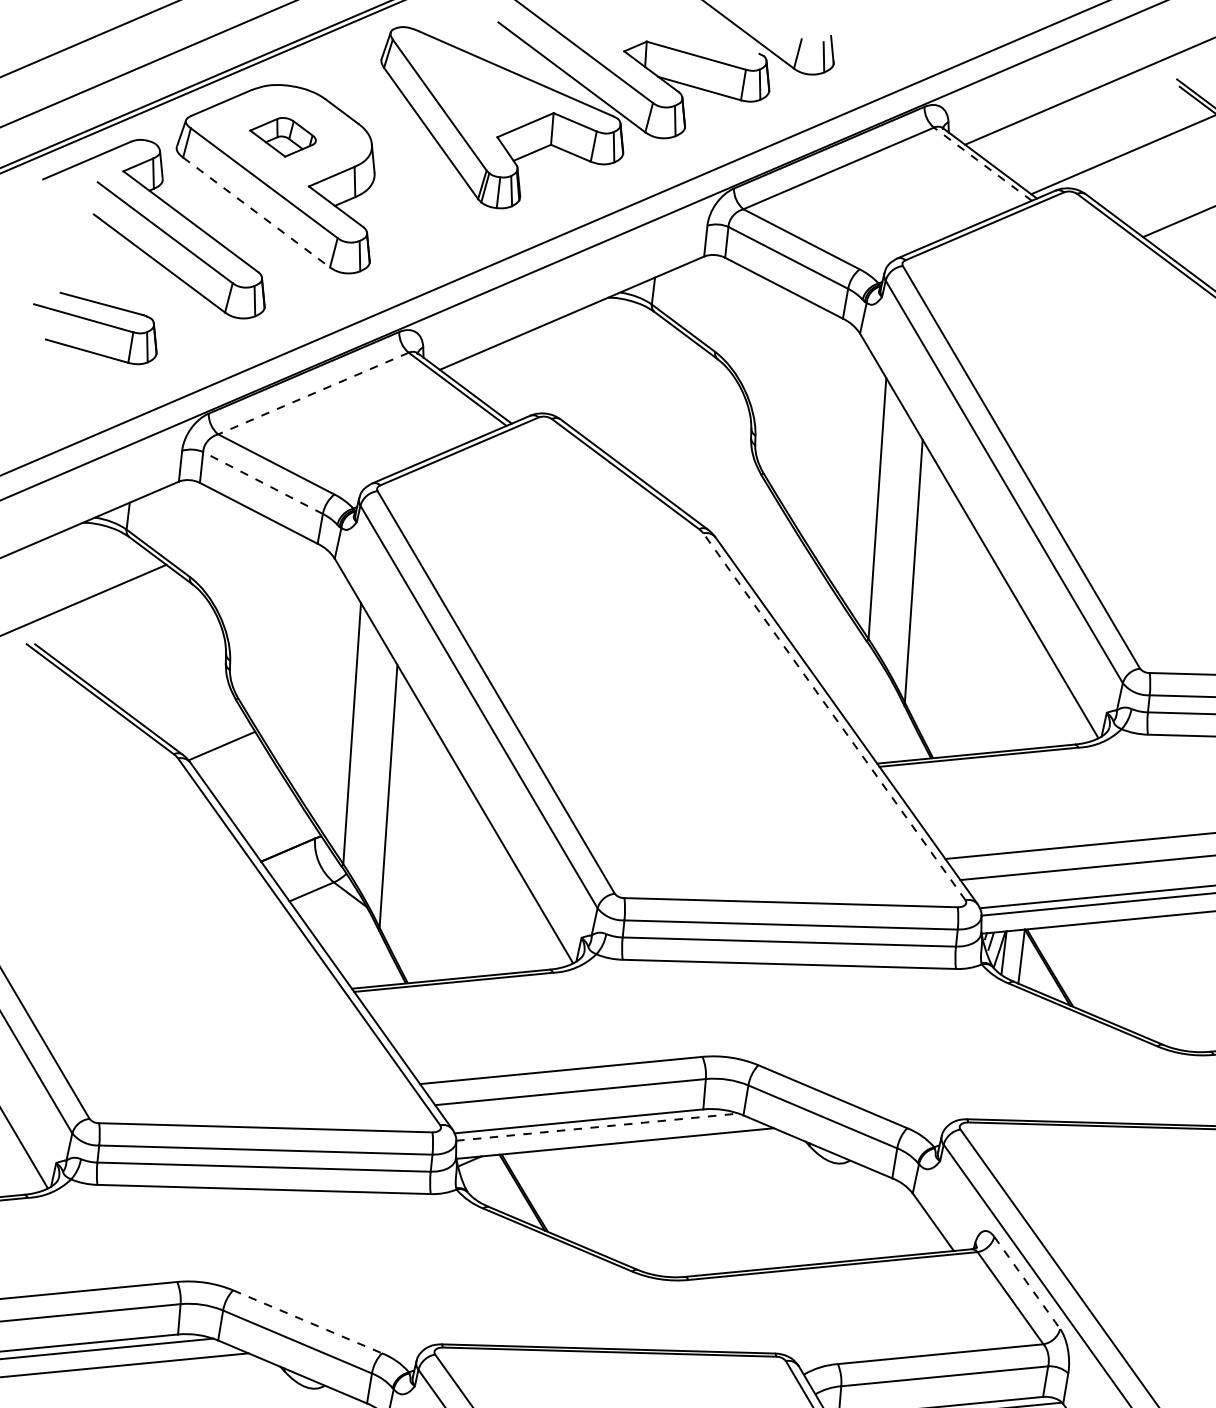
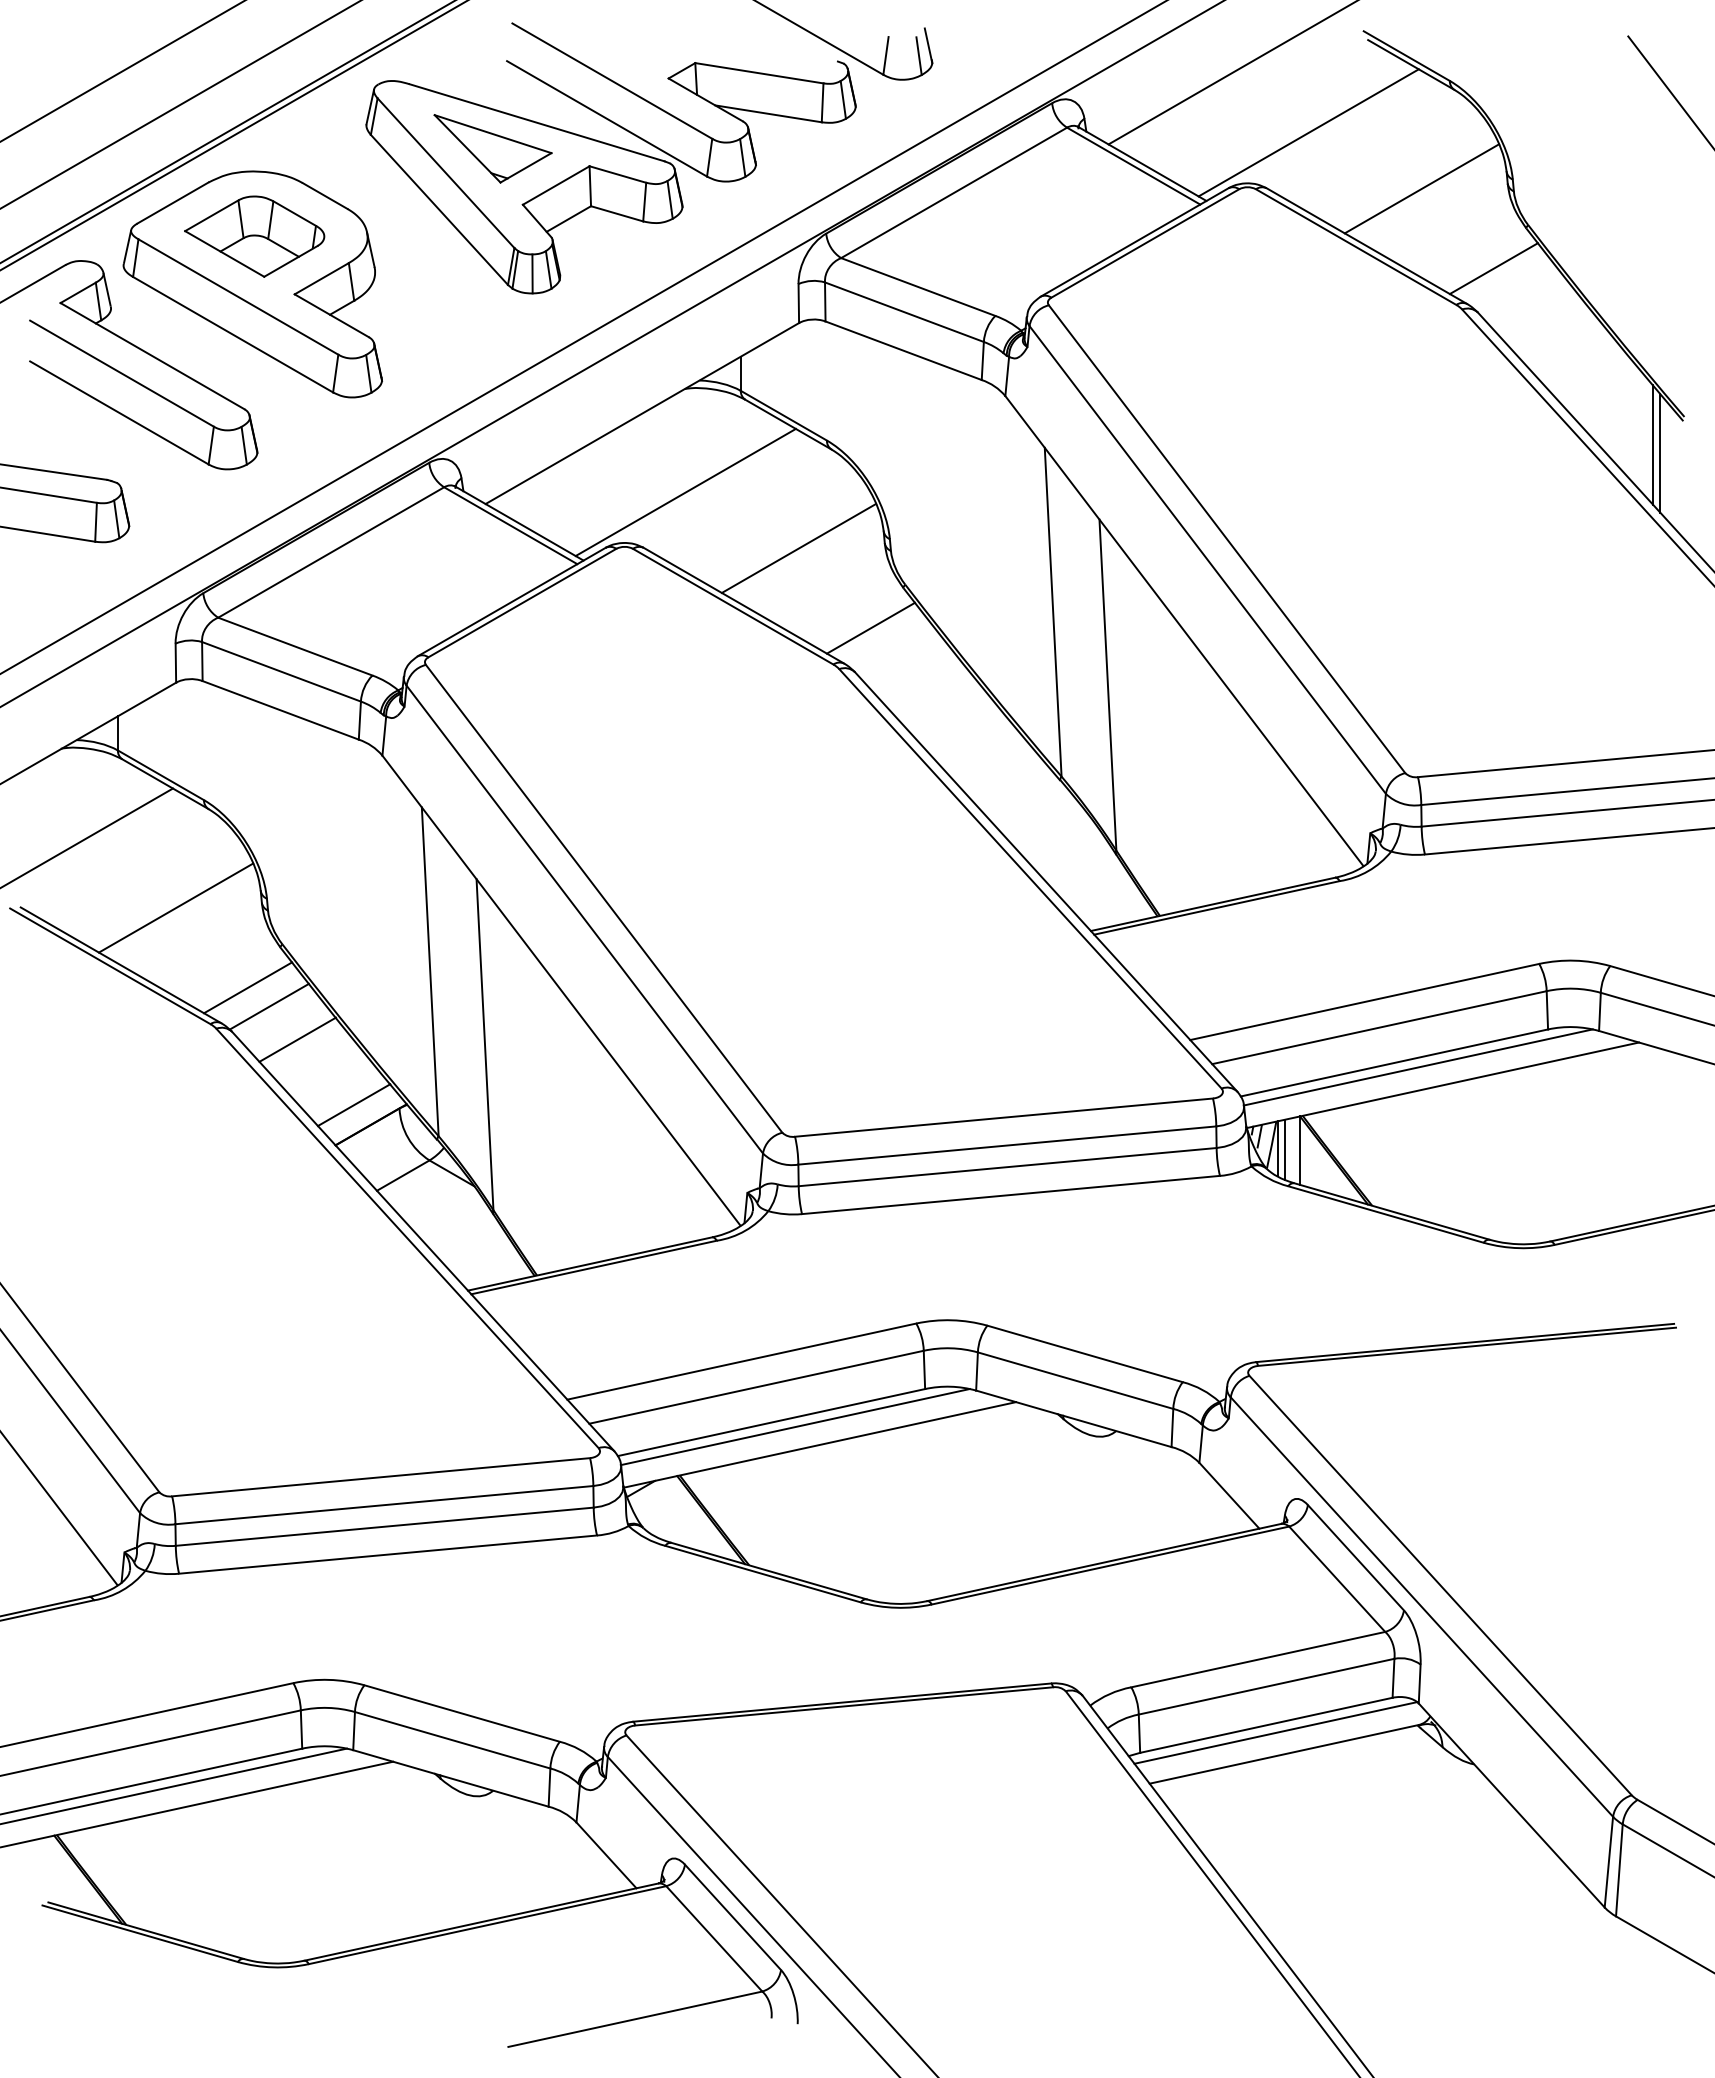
part: (478, 90) -> (492, 148), added
part: (282, 137) -> (254, 236), size x1.67
line: (982, 164) -> (1133, 166), dashed -> solid
line: (256, 212) -> (233, 334), dashed -> solid
line: (598, 379) -> (685, 492), added
line: (312, 393) -> (330, 552), dashed -> solid
line: (682, 433) -> (798, 547), added
line: (263, 482) -> (281, 671), dashed -> solid
line: (731, 503) -> (870, 627), added
line: (157, 658) -> (175, 907), added
line: (834, 716) -> (1030, 878), dashed -> solid
line: (207, 728) -> (248, 987), added
line: (241, 774) -> (297, 1039), added
line: (279, 831) -> (353, 1105), added
line: (1010, 954) -> (1285, 1149), added
line: (597, 1127) -> (795, 1427), dashed -> solid
line: (1027, 1283) -> (1356, 1558), dashed -> solid
line: (307, 1321) -> (462, 1713), dashed -> solid

